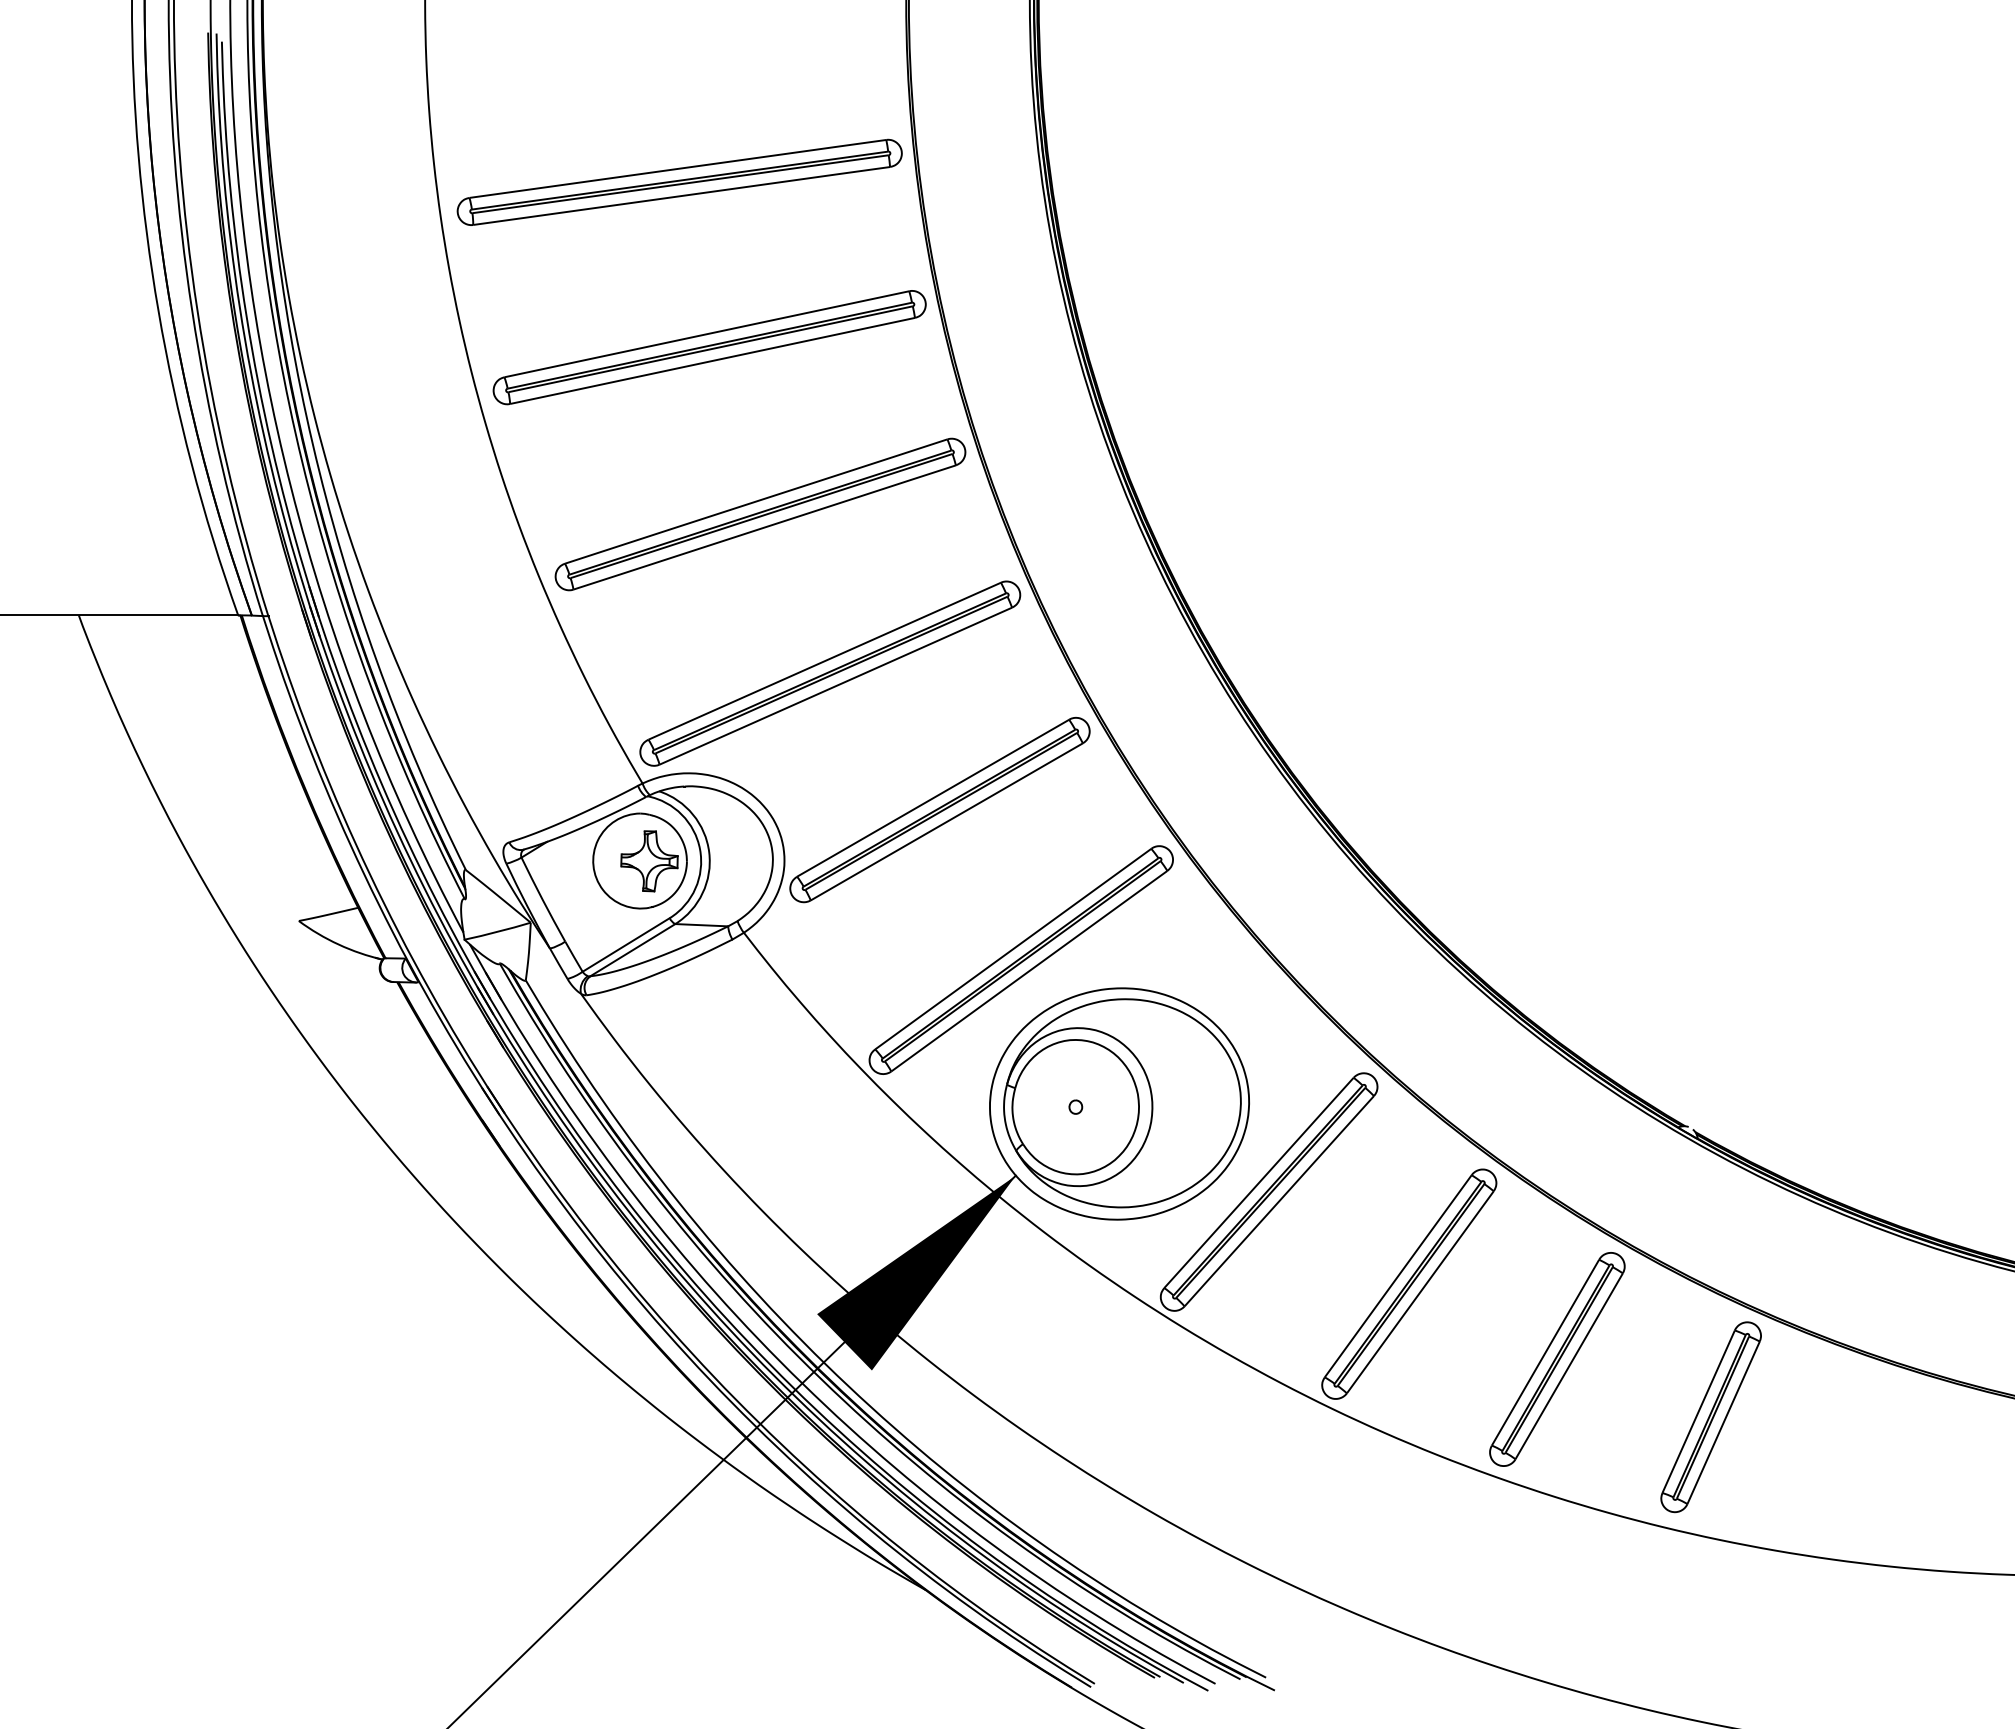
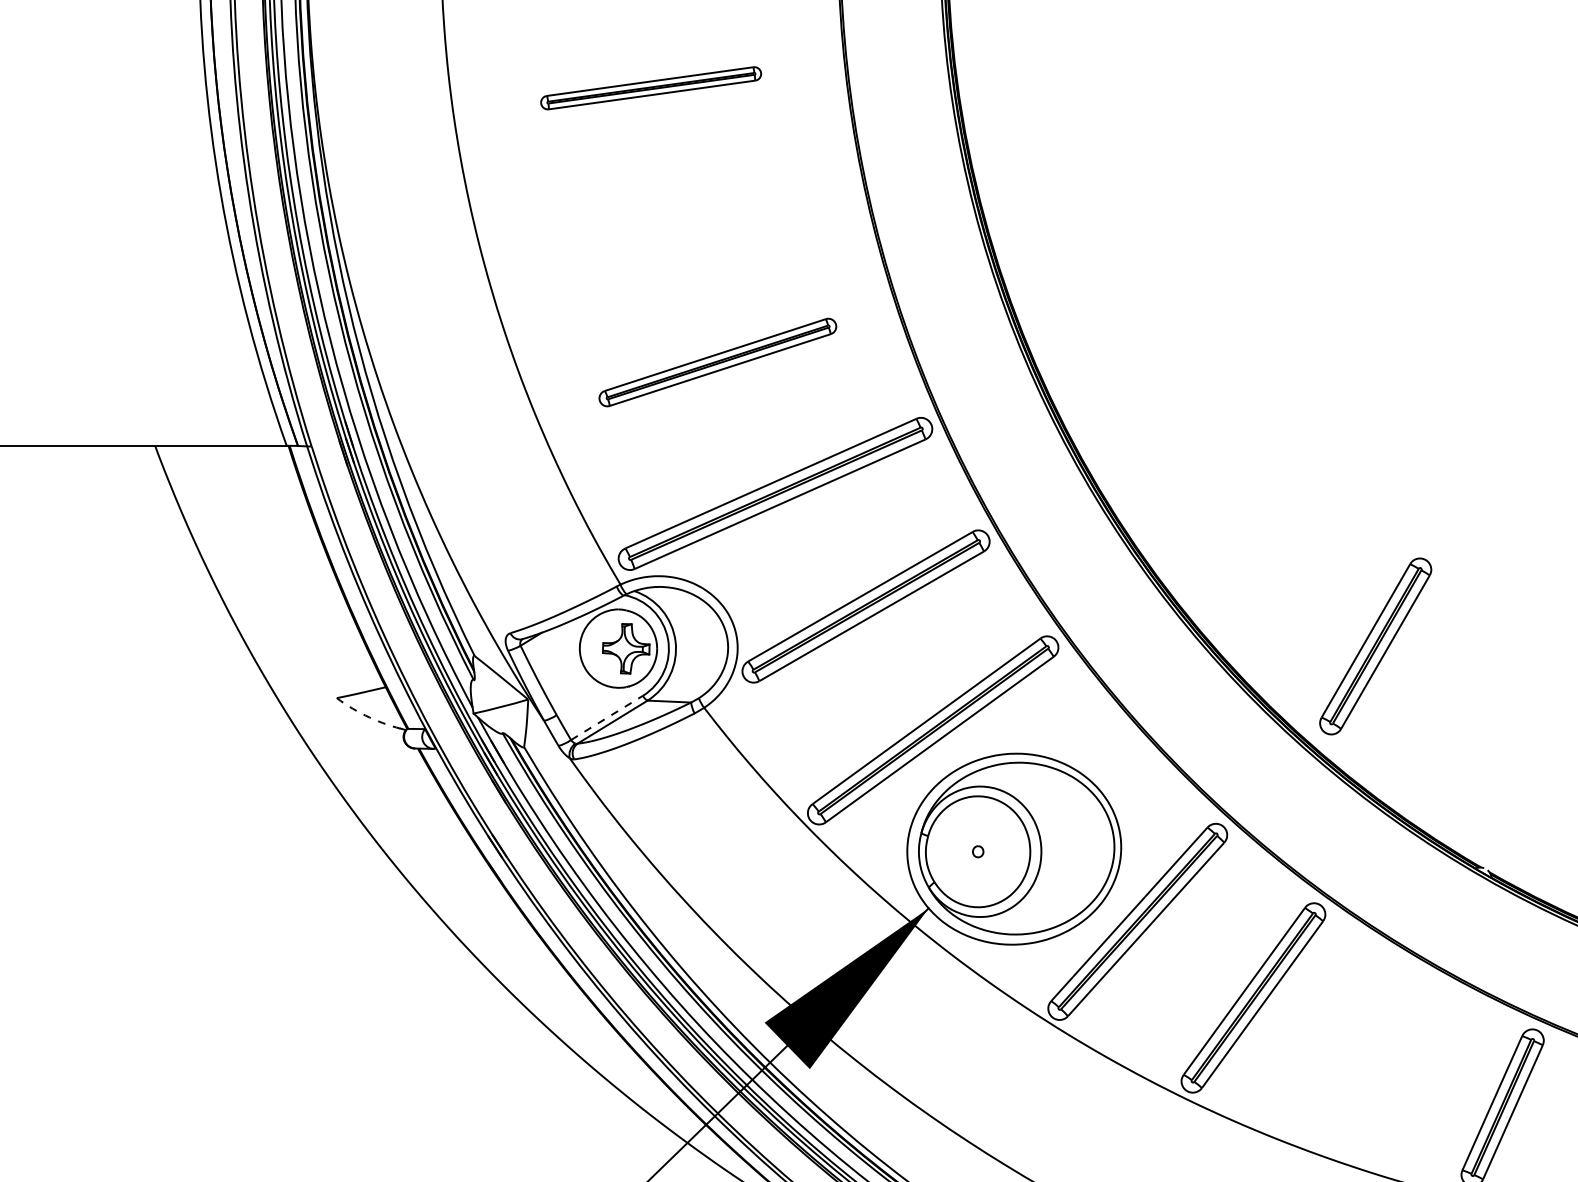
part: (679, 181) -> (651, 87), size x0.6
part: (709, 347) -> (675, 224), removed
part: (760, 514) -> (717, 362), size x0.7
arc: (338, 944) -> (369, 717), solid -> dashed
line: (626, 944) -> (607, 717), solid -> dashed
part: (1557, 1359) -> (1375, 646), moved

